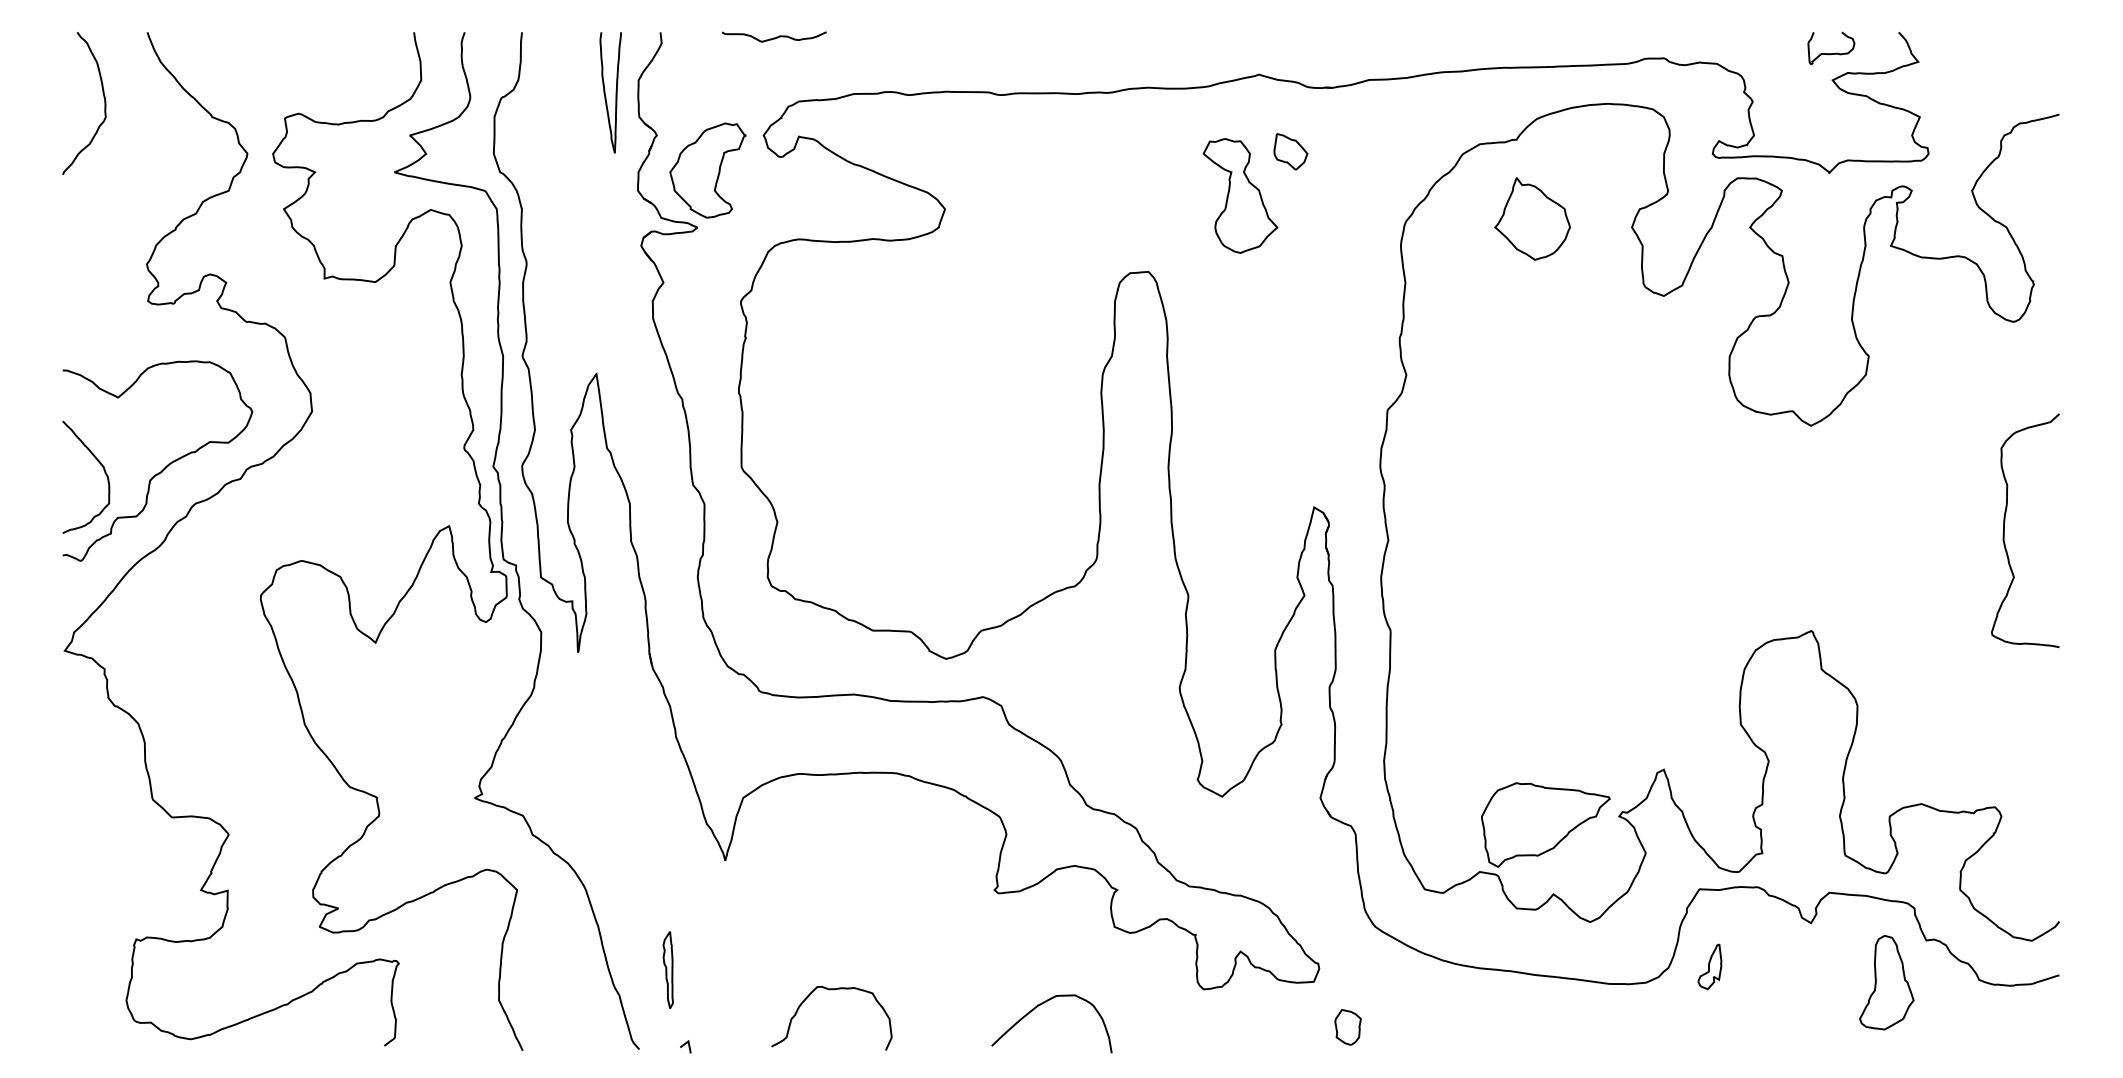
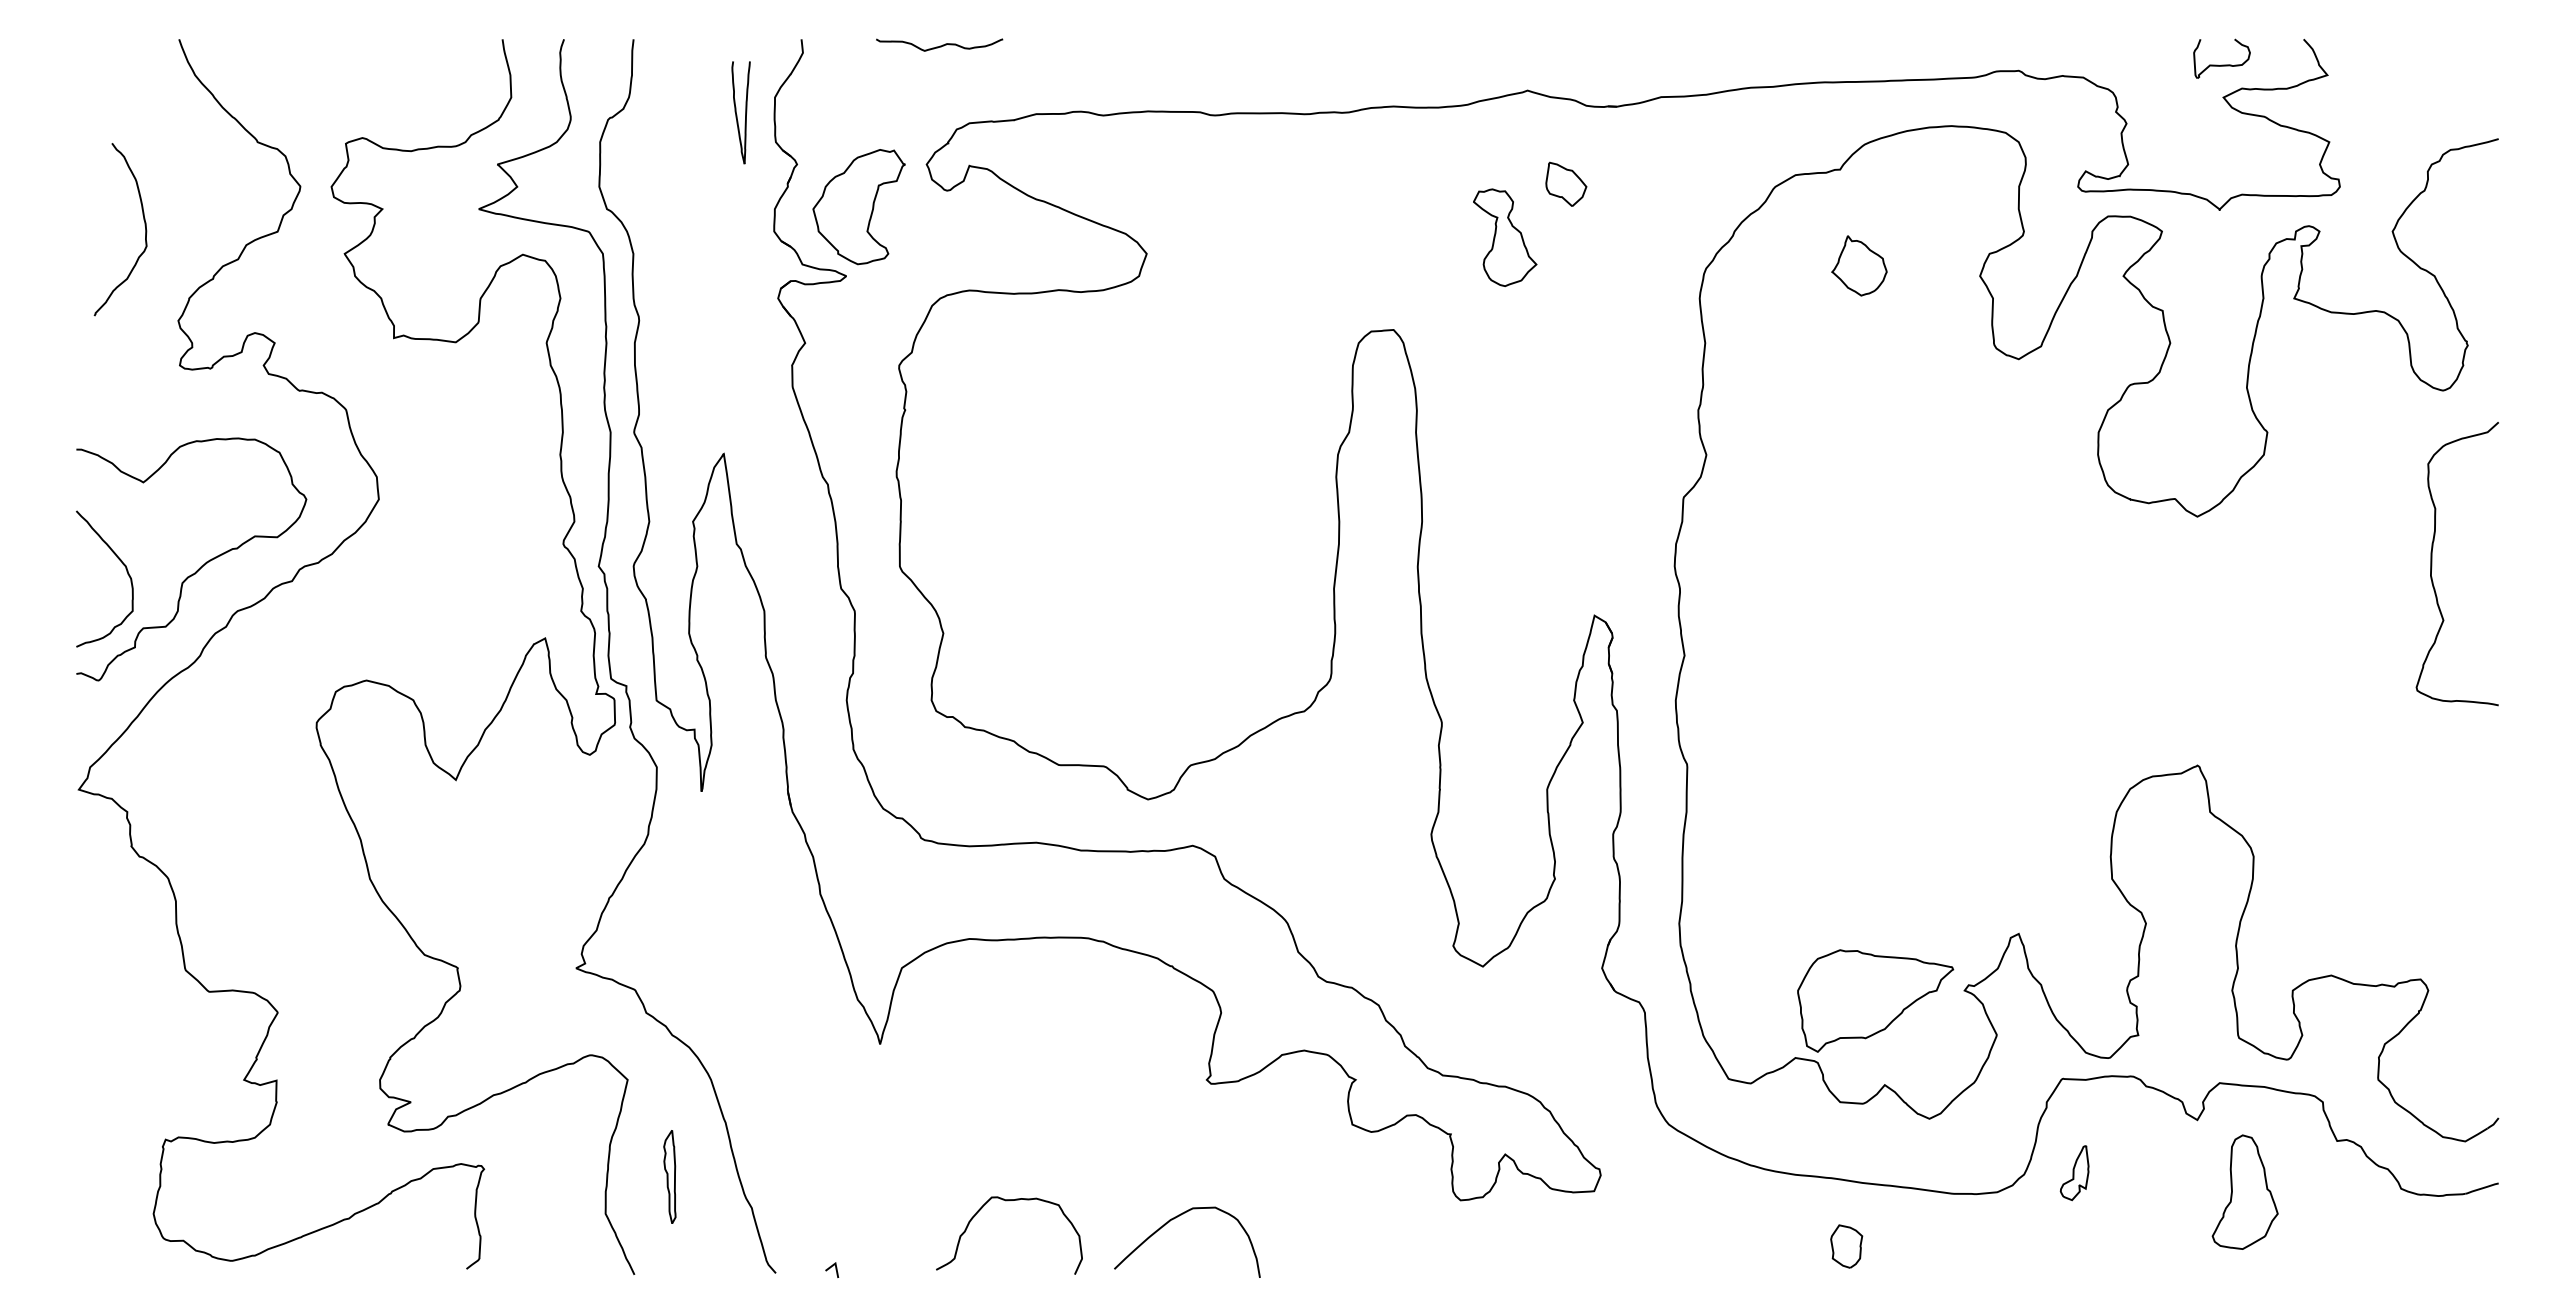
part: (610, 92) -> (740, 112), size x0.7
curve: (104, 100) -> (144, 225), moved
part: (1239, 195) -> (1504, 237), size x0.7
part: (1532, 218) -> (1859, 265), size x0.6
curve: (2004, 531) -> (2432, 564), moved
part: (667, 969) -> (669, 1176), moved
part: (1886, 982) -> (2244, 1191), moved
curve: (1041, 1005) -> (1174, 1219), moved
part: (1347, 1027) -> (1846, 1246), moved

